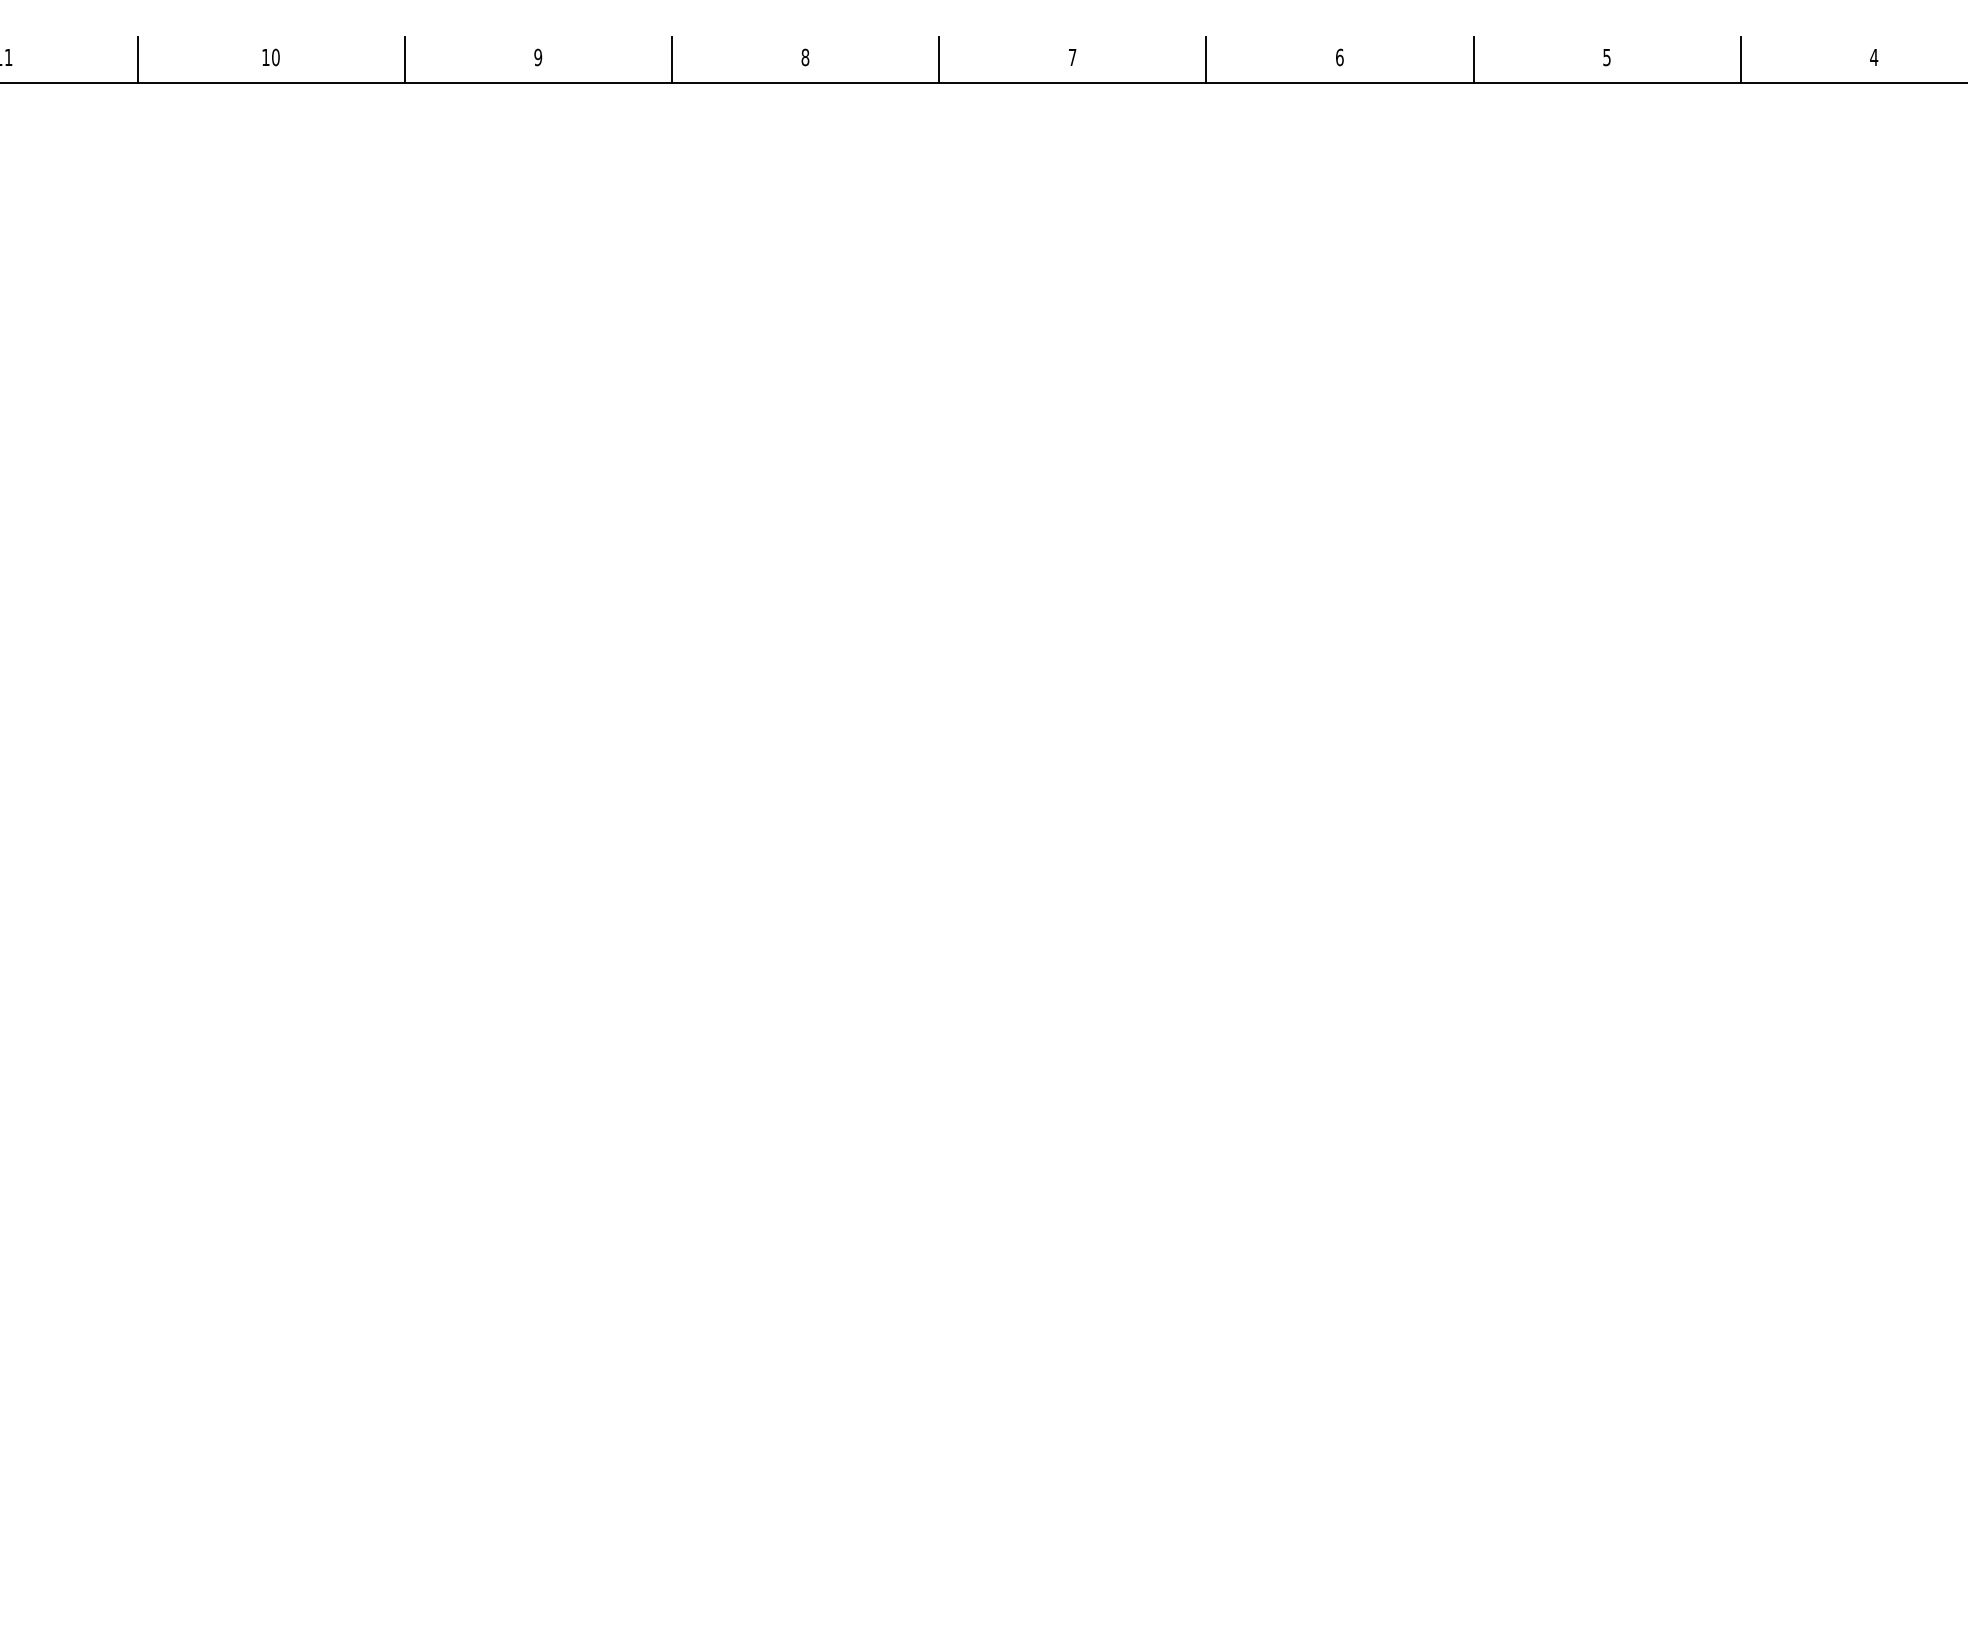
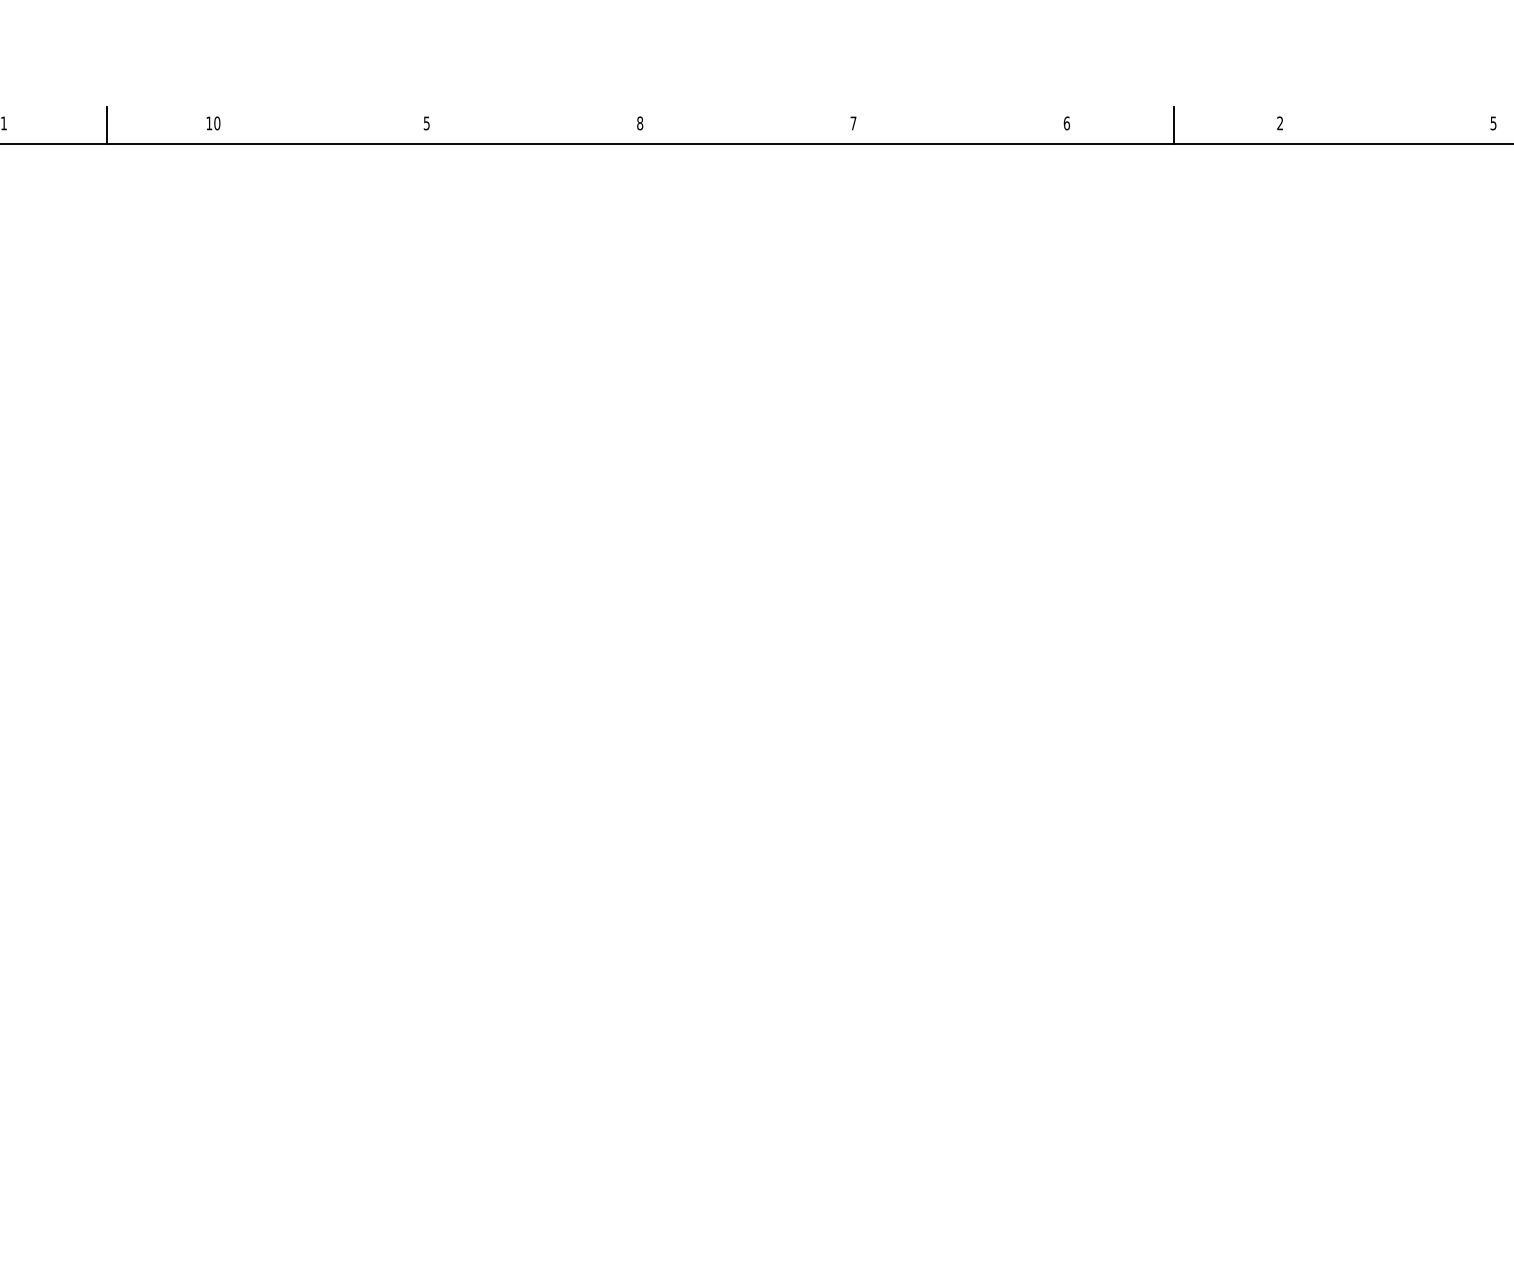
text: (538, 56) -> (427, 122), 9 -> 5
text: (1606, 57) -> (1279, 123), 5 -> 2
text: (1874, 57) -> (1493, 123), 4 -> 5
line: (404, 59) -> (320, 125), removed
line: (672, 59) -> (534, 125), removed
line: (939, 59) -> (747, 125), removed
line: (1206, 59) -> (960, 125), removed
line: (1740, 59) -> (1386, 125), removed

